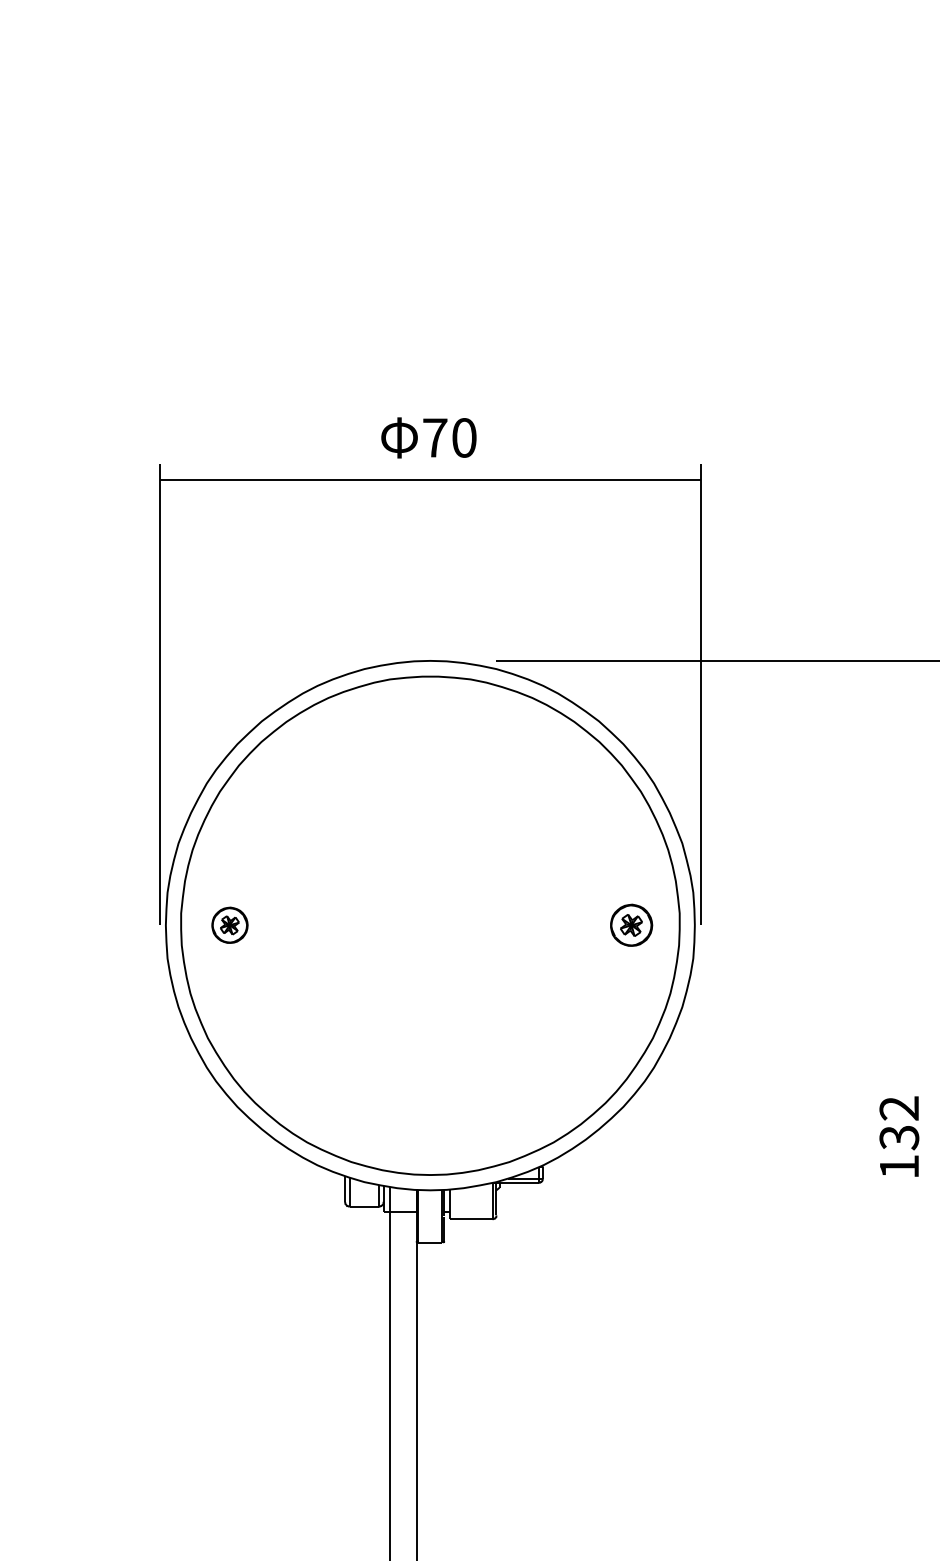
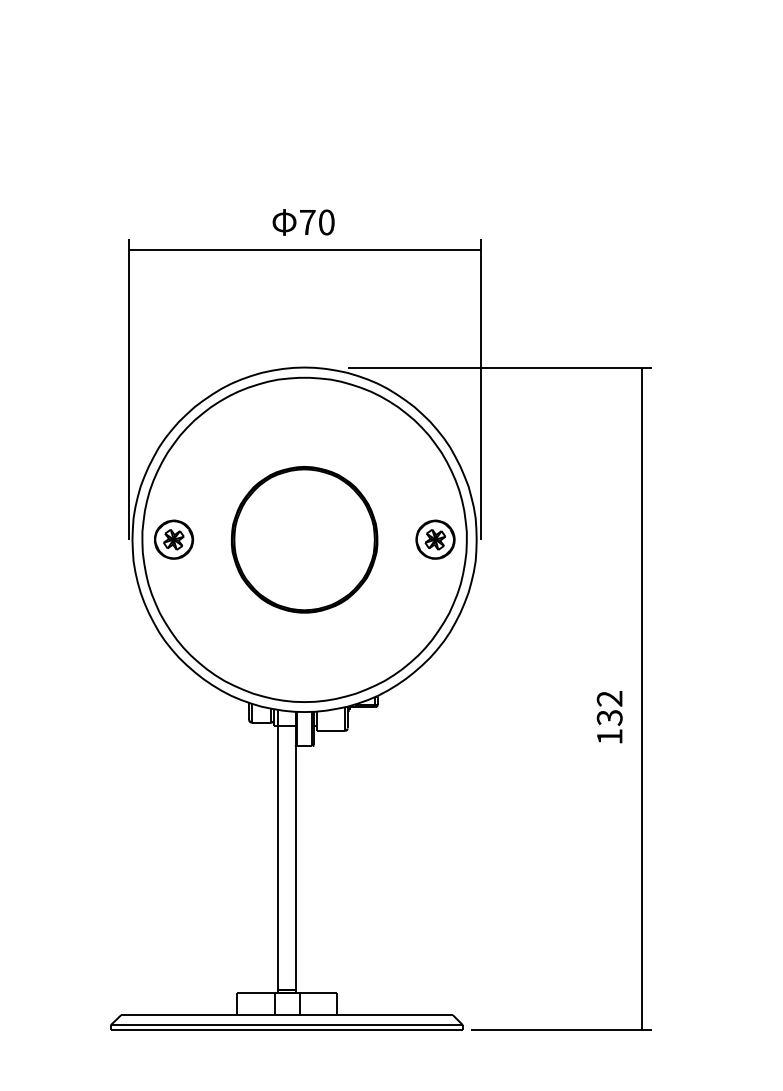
part: (230, 925) -> (174, 539), size x1.67
part: (430, 925) -> (304, 539), added
part: (631, 925) -> (435, 539), size x1.43
text: (898, 1137) -> (609, 717), moved

